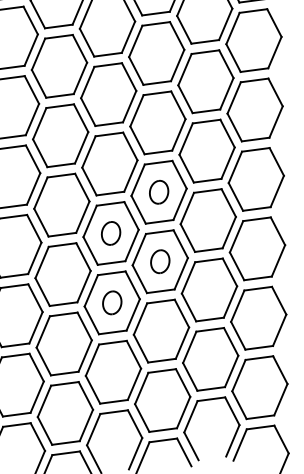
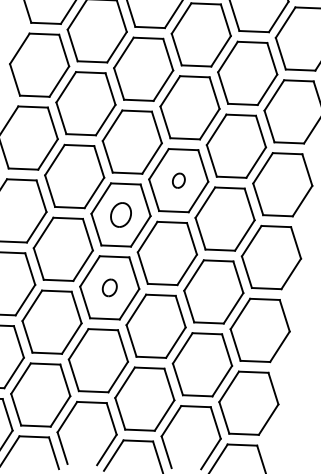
part: (159, 192) -> (179, 180), size x0.6
part: (160, 261) -> (167, 253), removed
part: (112, 302) -> (110, 287), size x0.7

